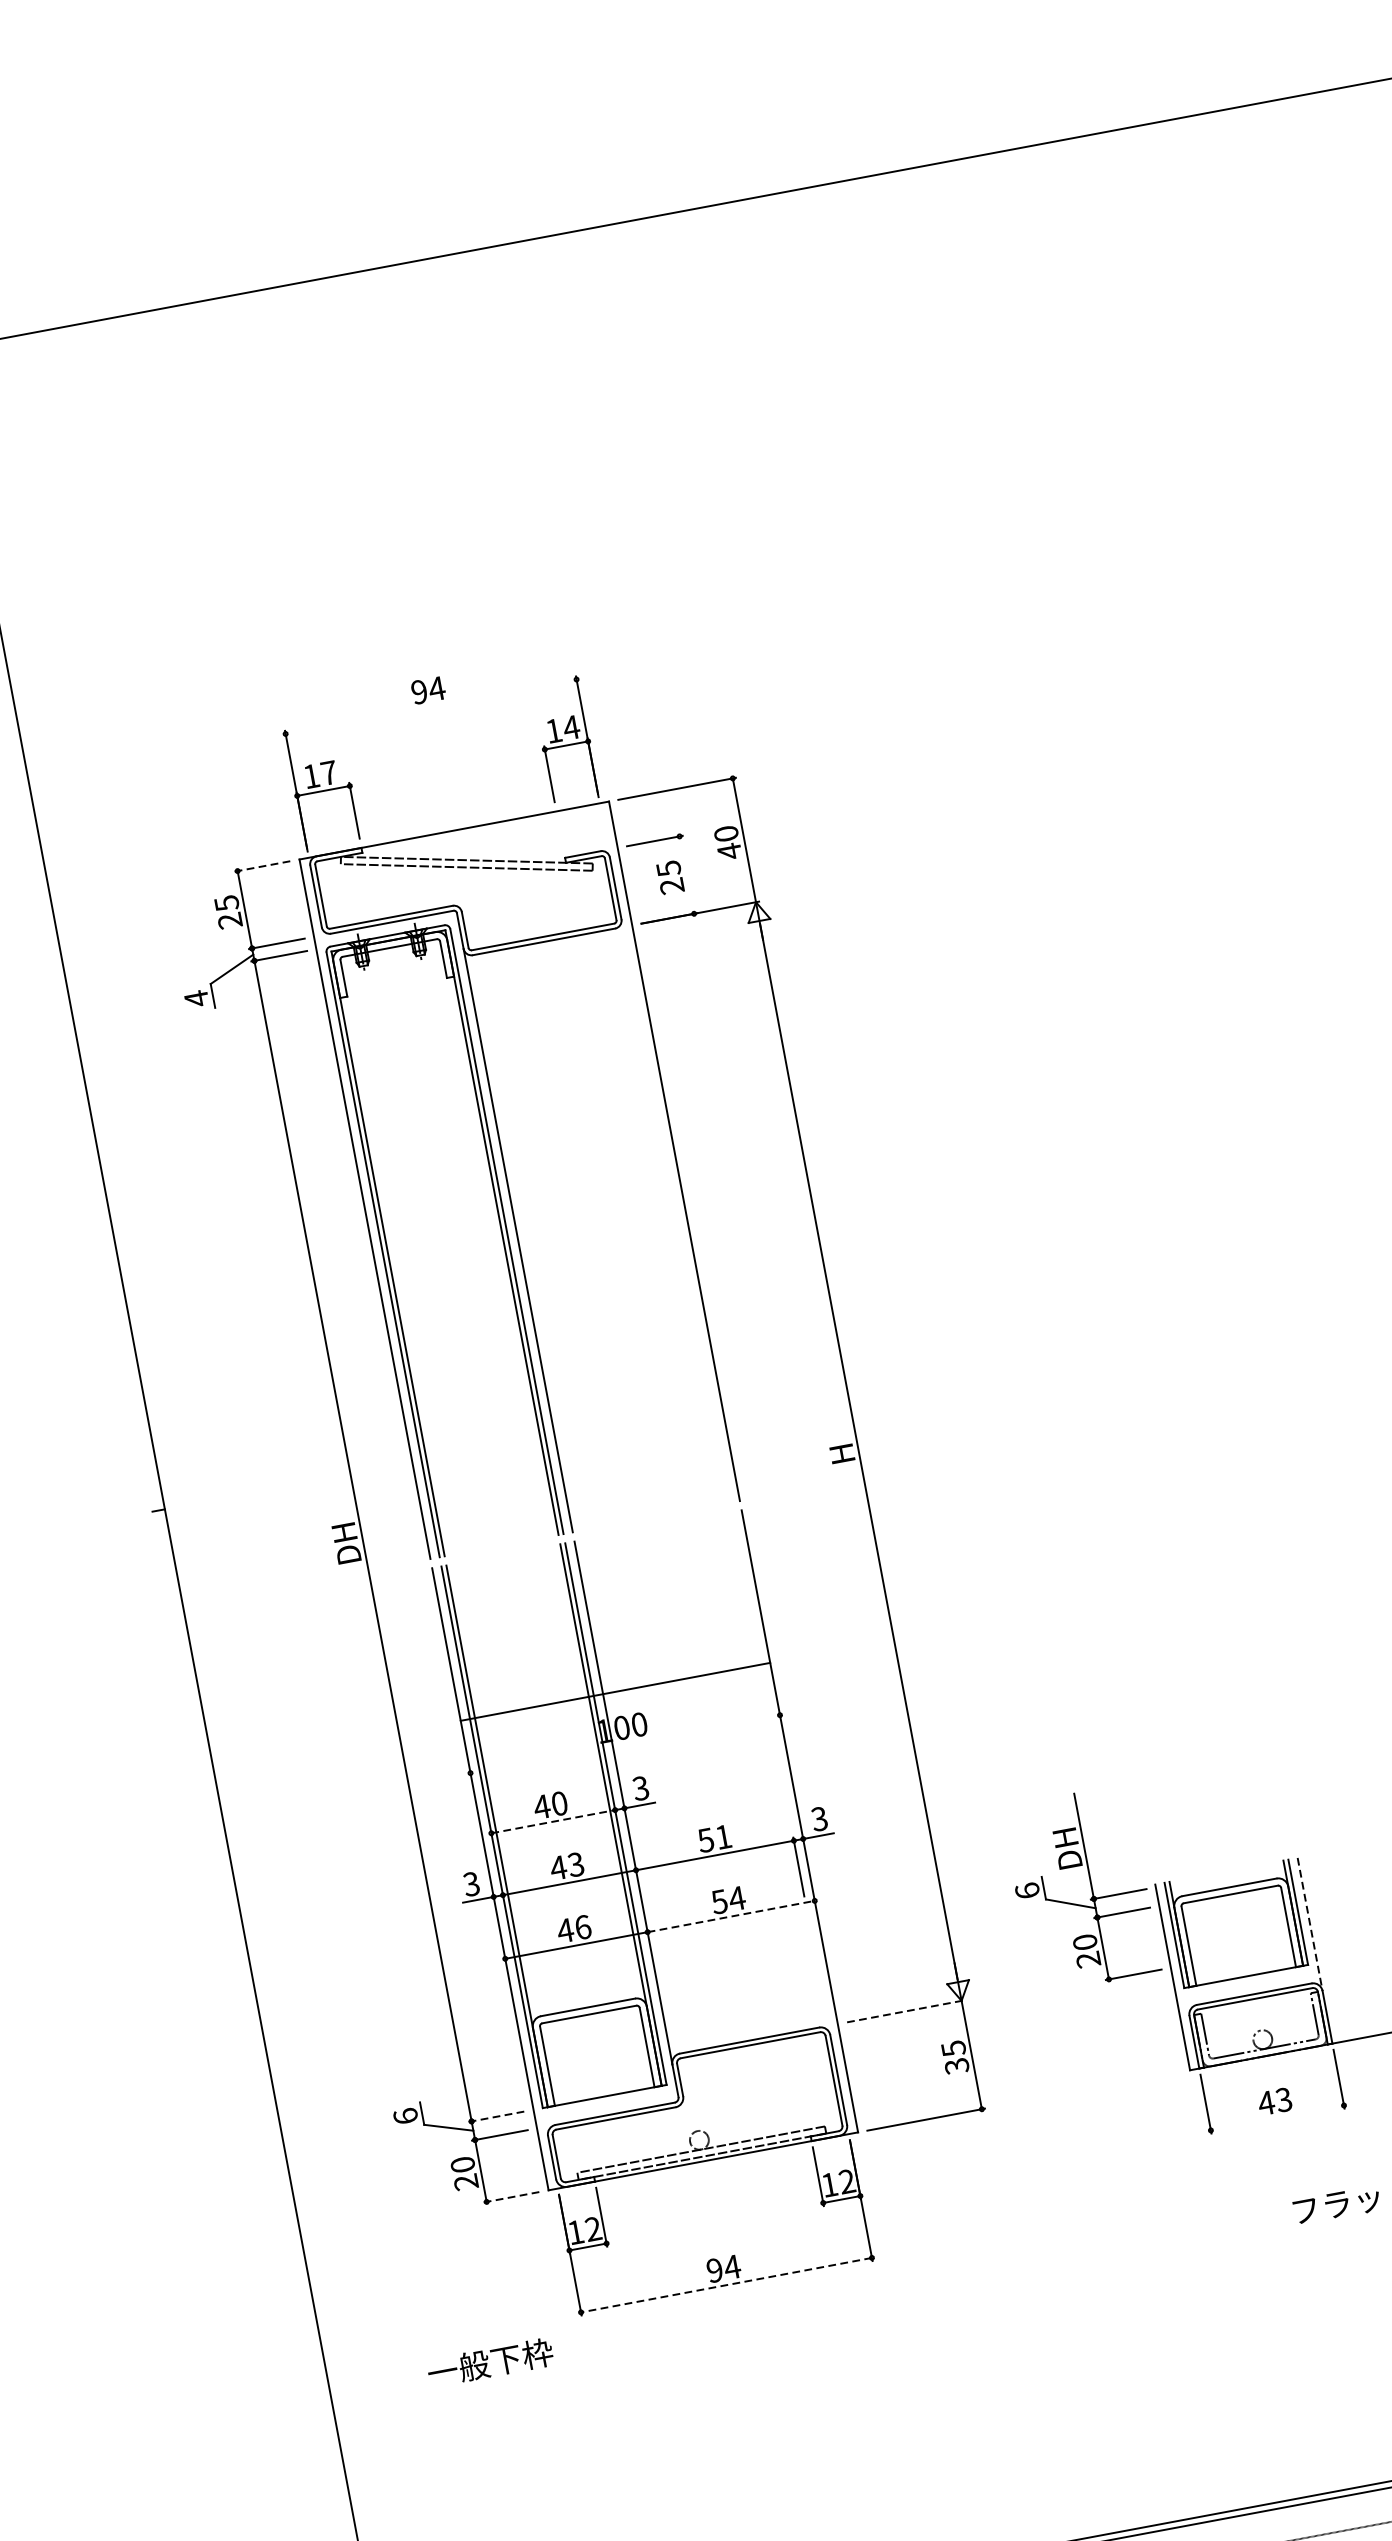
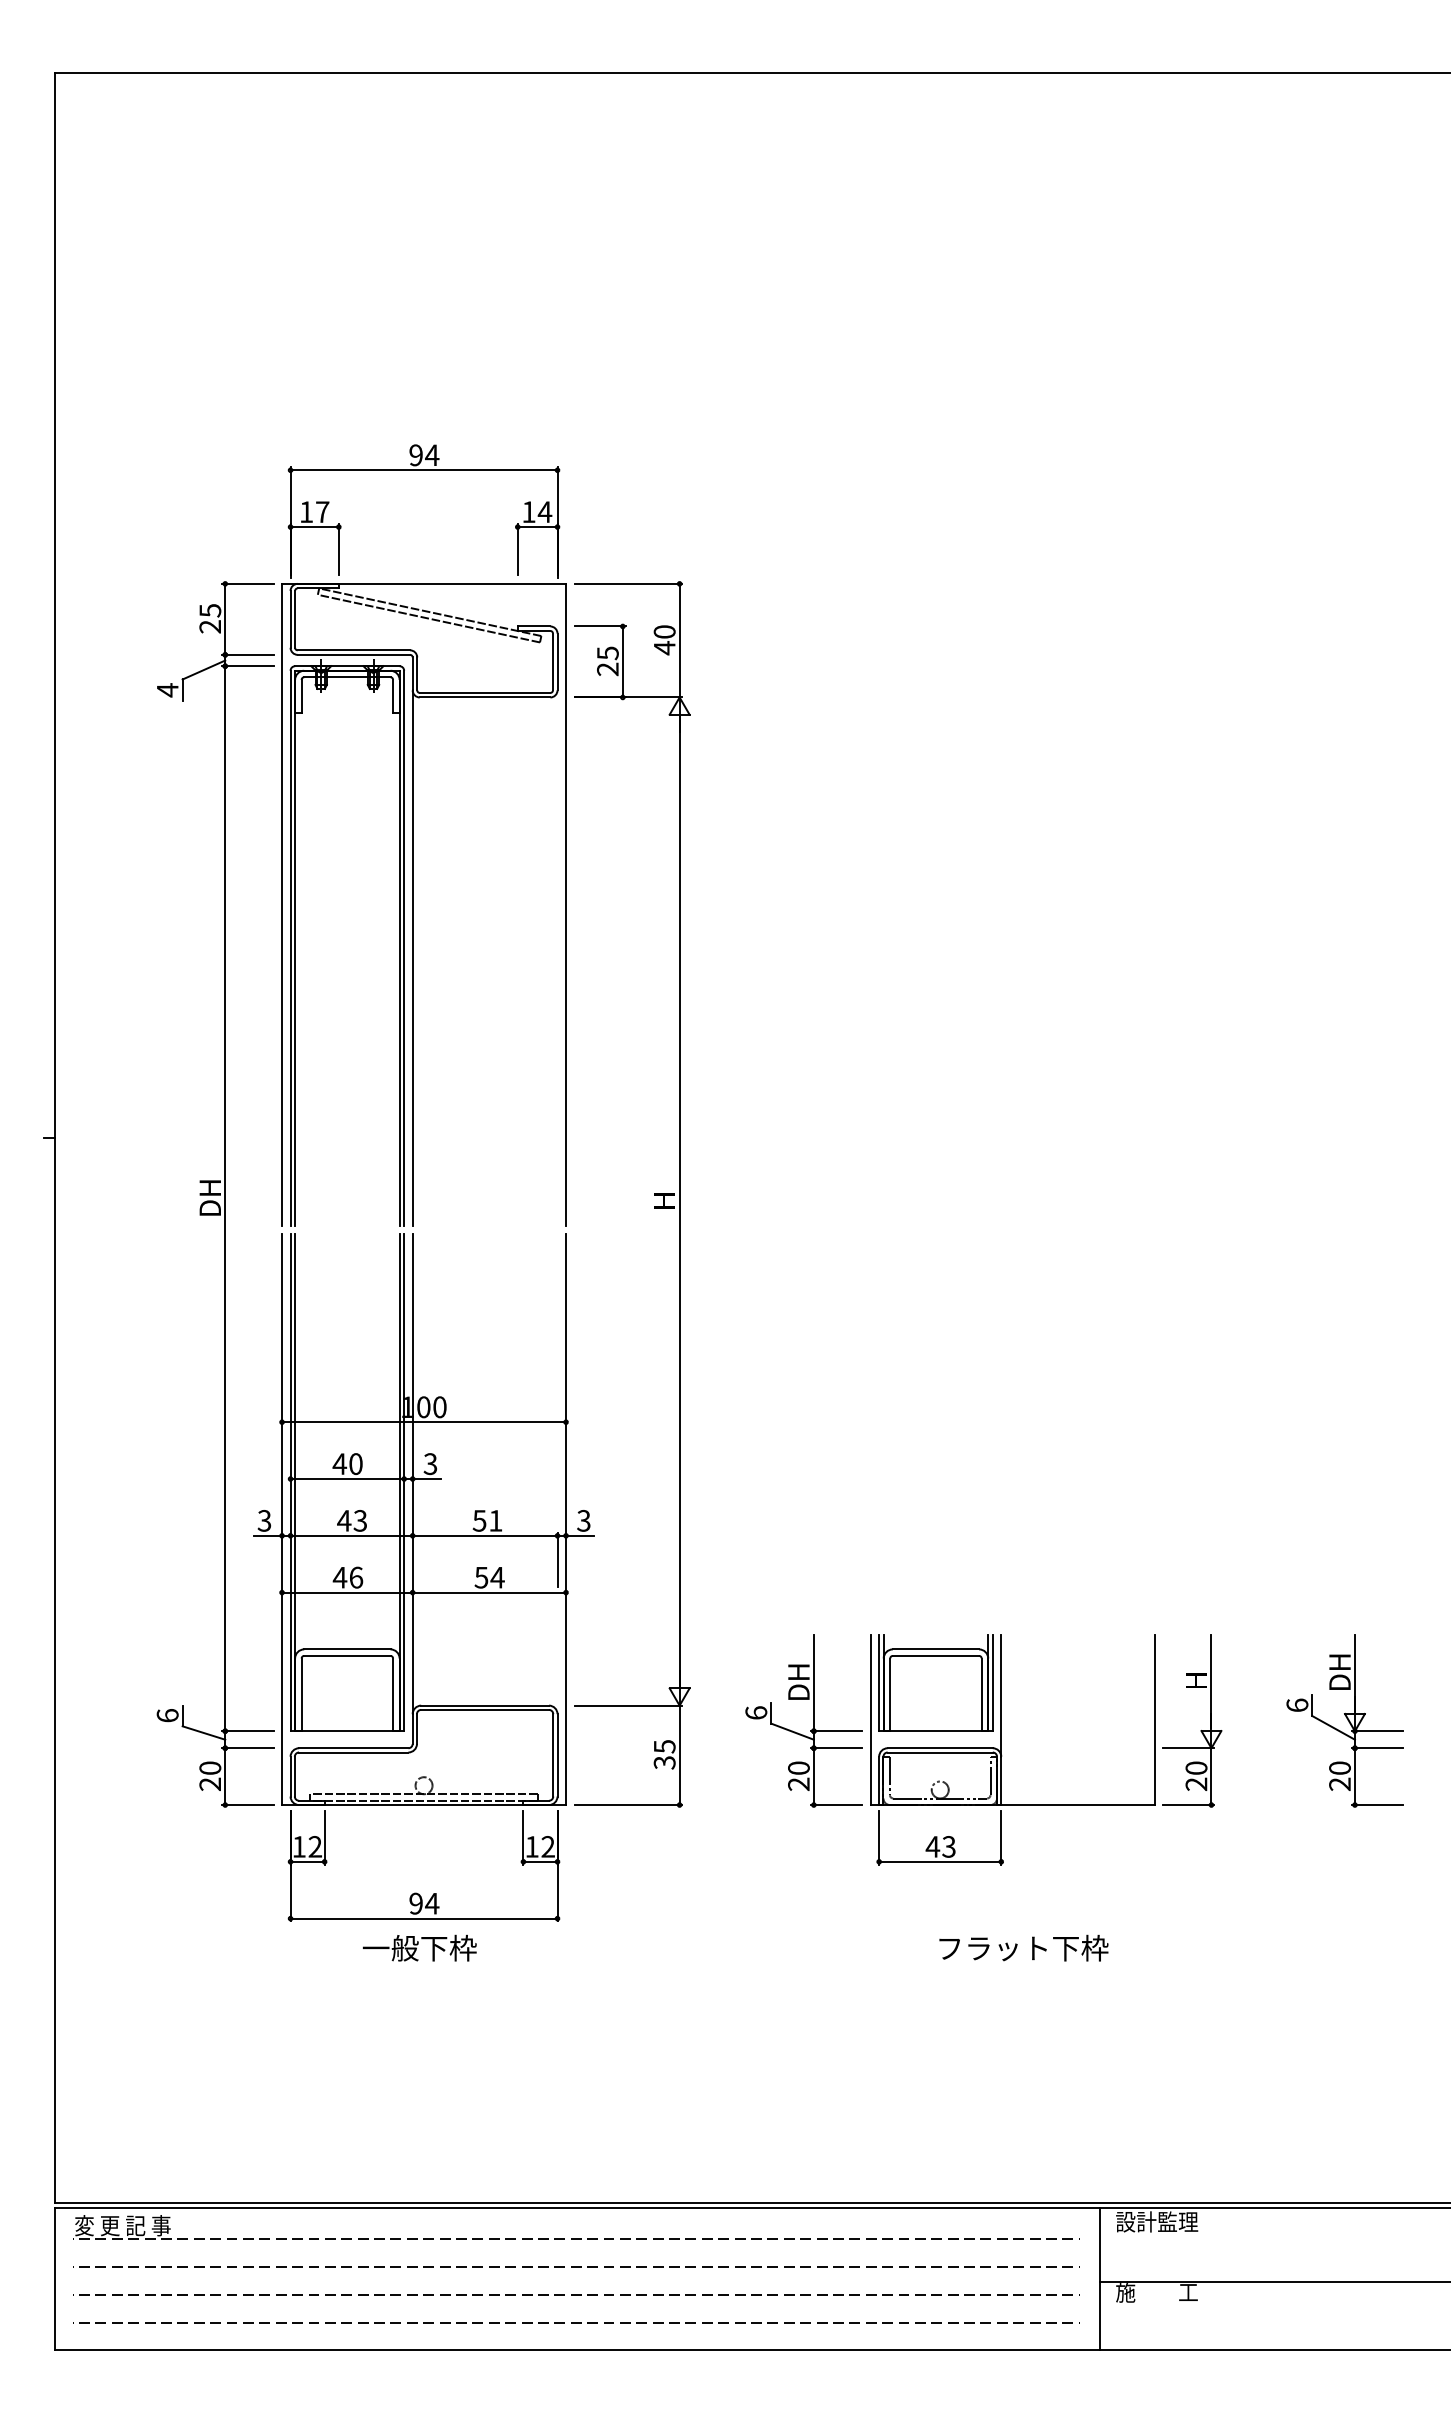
line: (430, 707) -> (423, 470), added
line: (261, 866) -> (247, 583), dashed -> solid
line: (686, 874) -> (622, 661), added
line: (616, 1692) -> (424, 1422), moved
line: (553, 1822) -> (347, 1479), dashed -> solid
part: (1091, 1887) -> (813, 1720), moved
line: (731, 1916) -> (489, 1592), dashed -> solid
line: (1310, 1925) -> (1001, 1696), dashed -> solid
line: (905, 2011) -> (628, 1705), dashed -> solid
line: (495, 2117) -> (247, 1731), dashed -> solid
line: (1277, 2117) -> (940, 1861), added
line: (511, 2197) -> (247, 1805), dashed -> solid
line: (725, 2285) -> (423, 1918), dashed -> solid
text: (489, 2362) -> (419, 1947), moved

